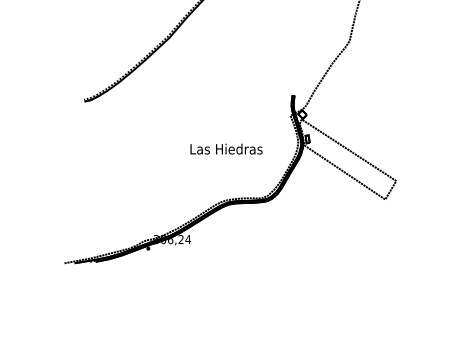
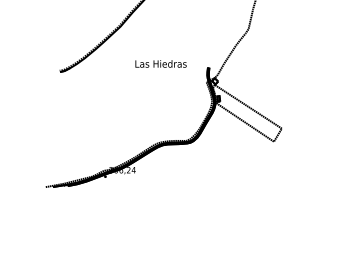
text: (226, 148) -> (161, 63), moved

